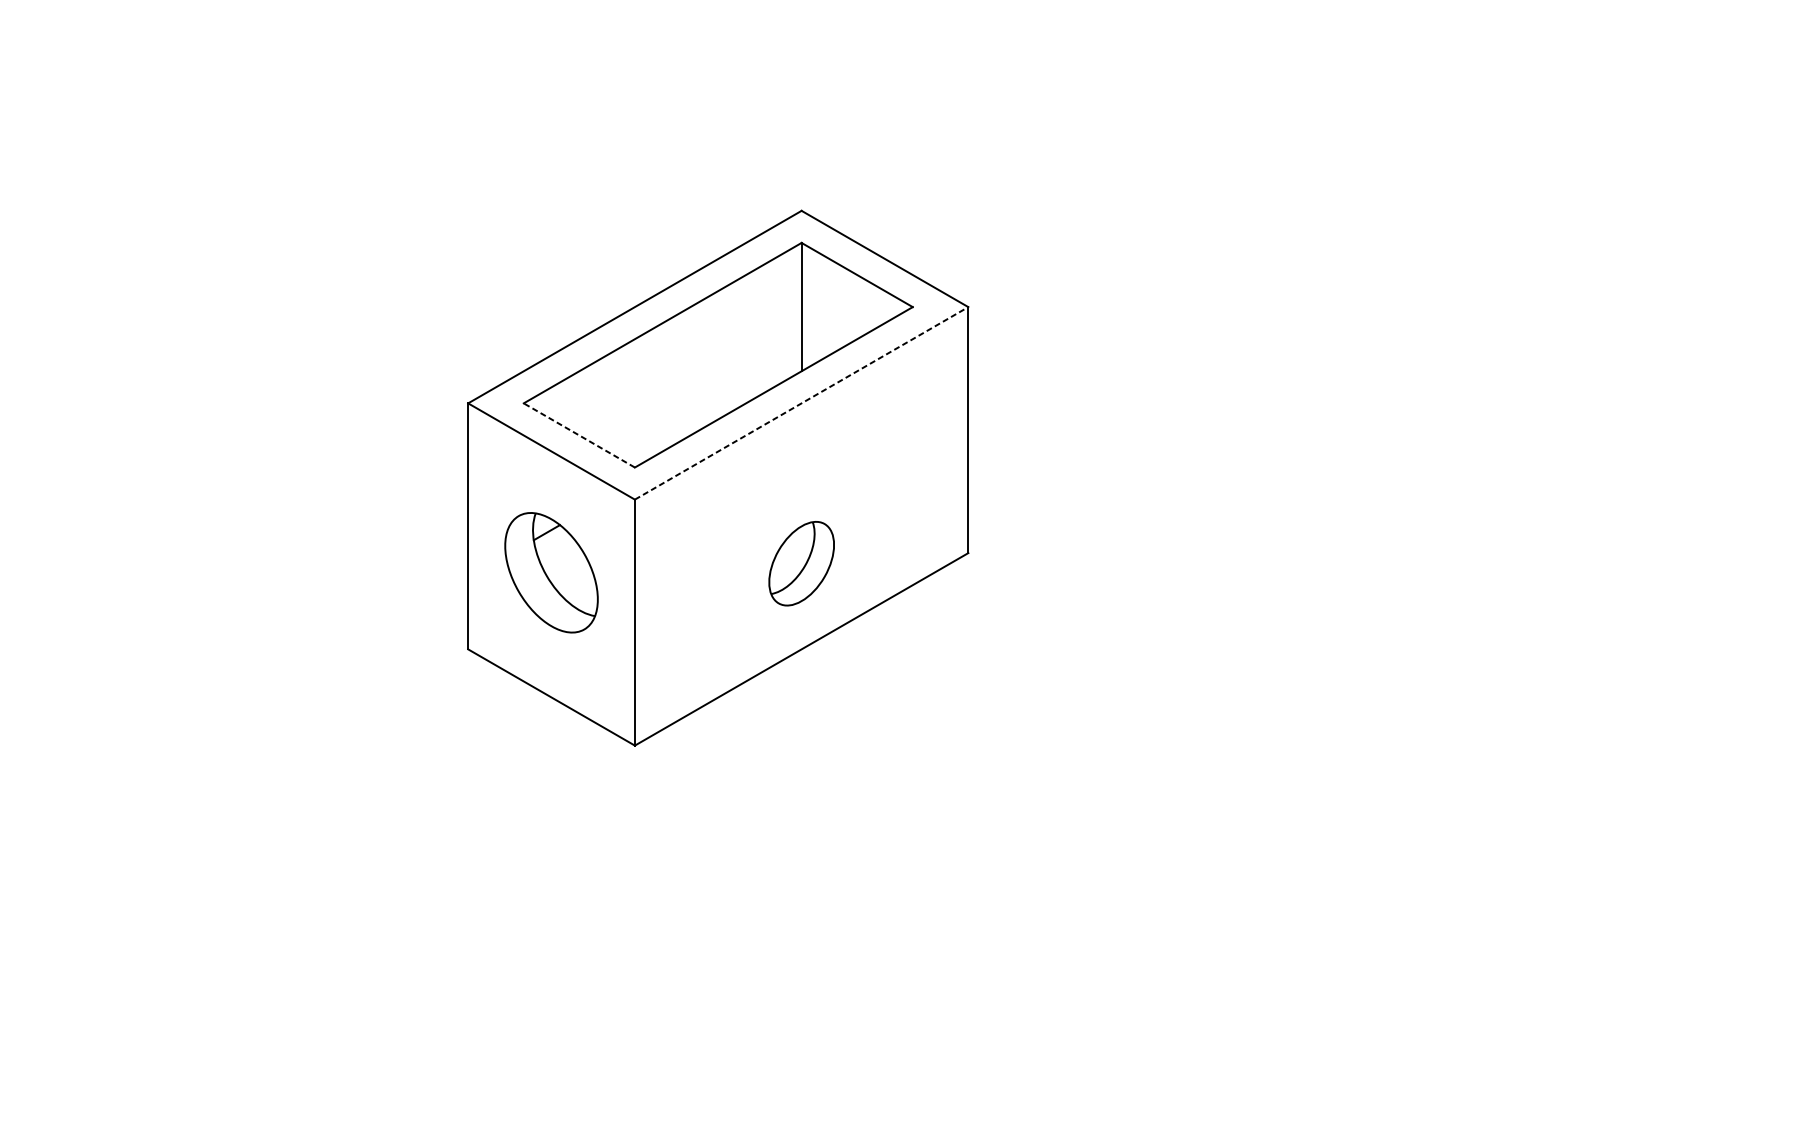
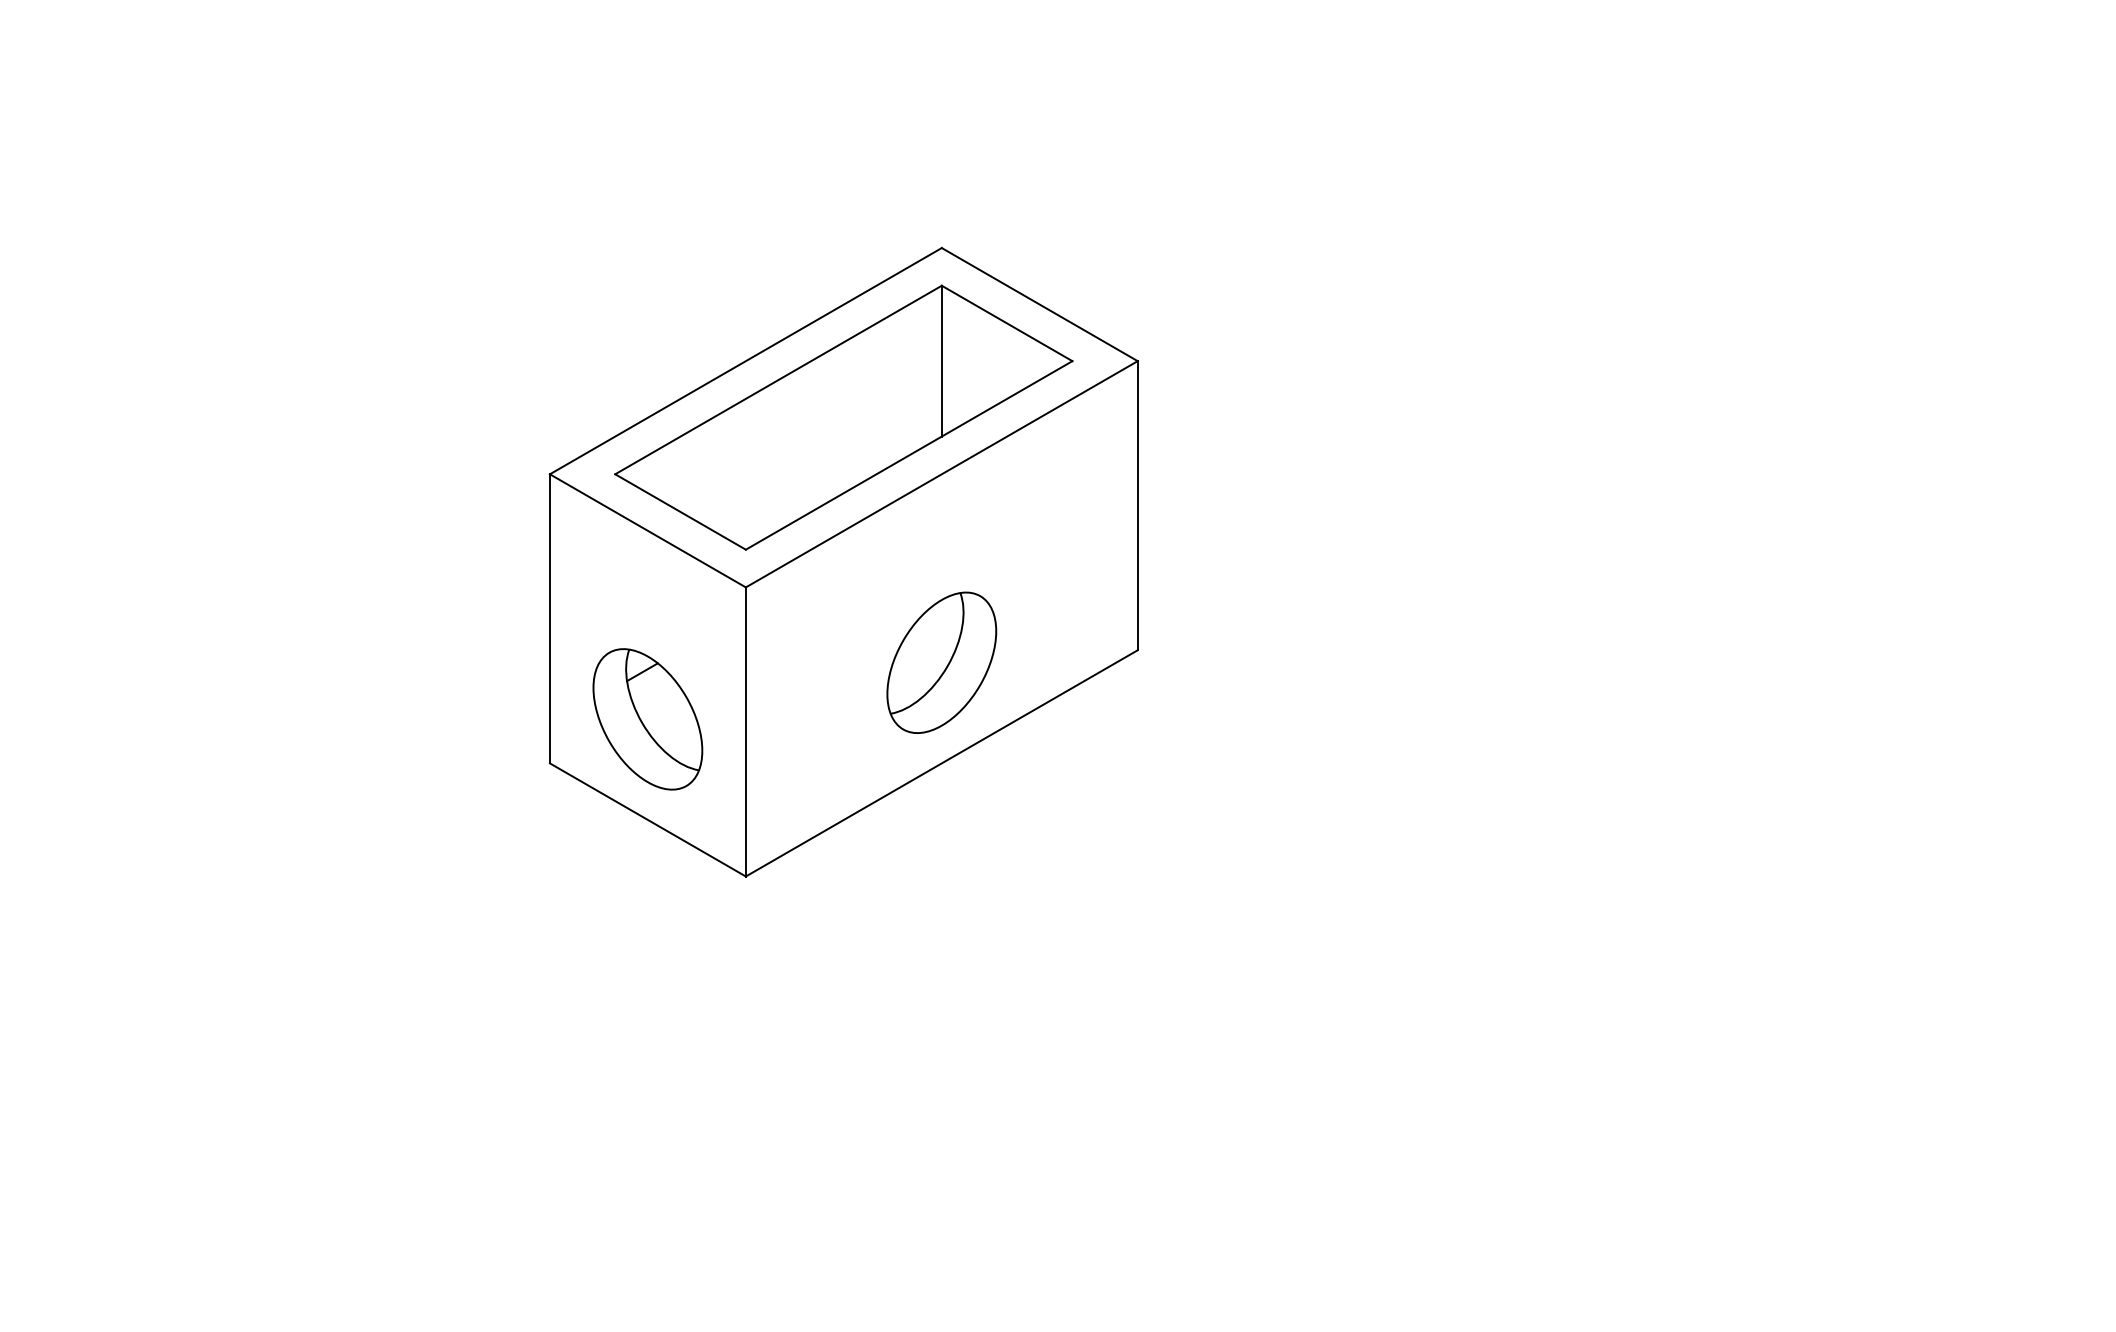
line: (802, 403) -> (942, 474), dashed -> solid
line: (579, 435) -> (680, 511), dashed -> solid
part: (801, 563) -> (941, 662), size x1.43
part: (551, 572) -> (647, 719), moved

